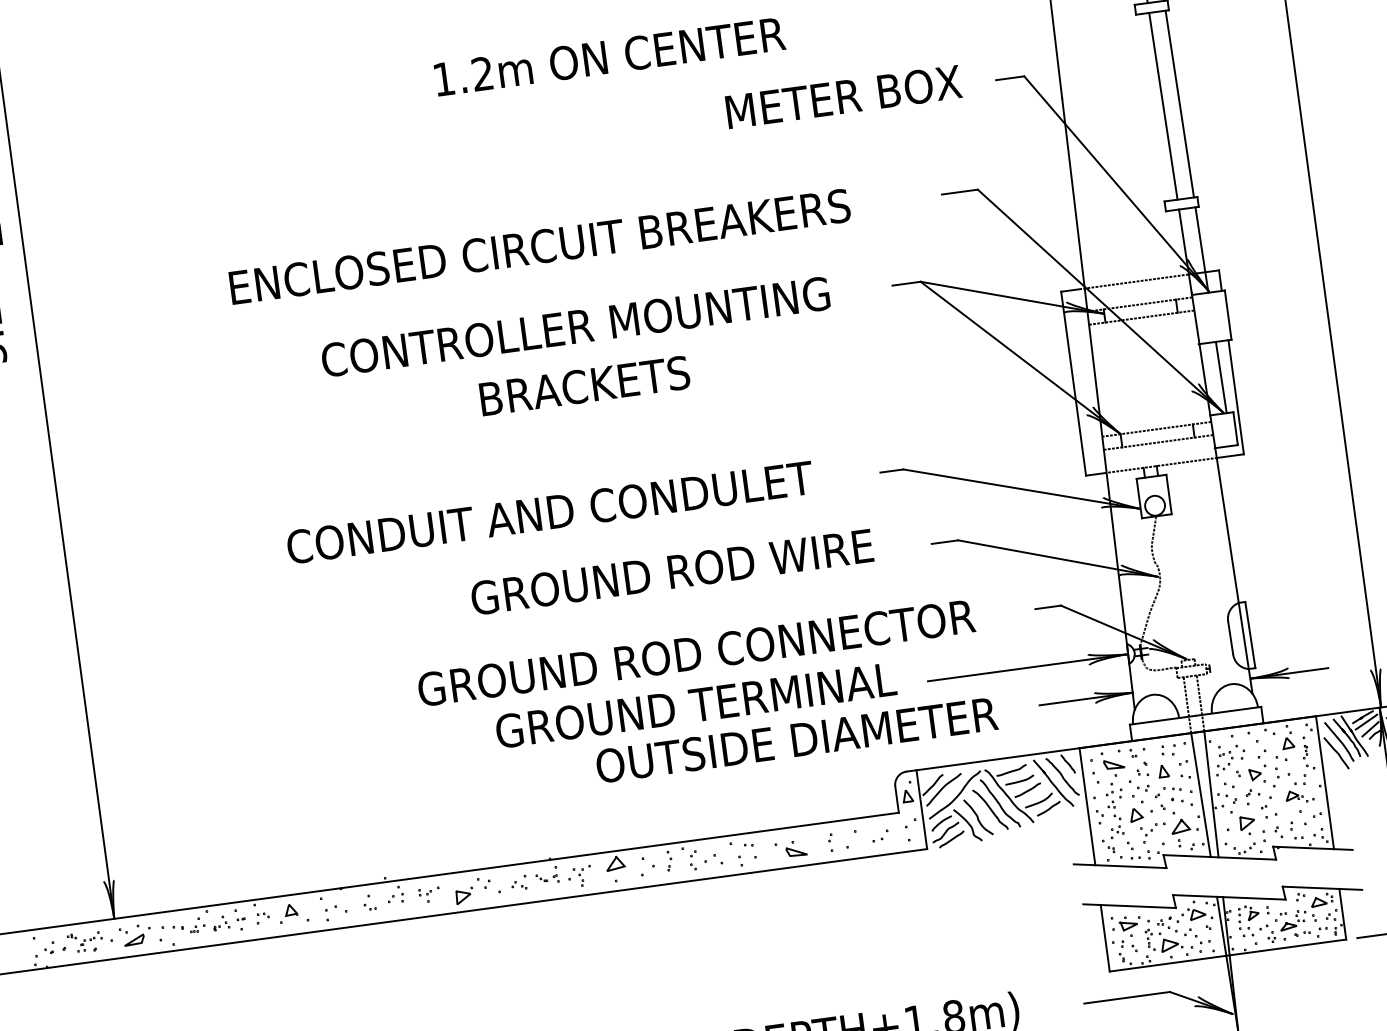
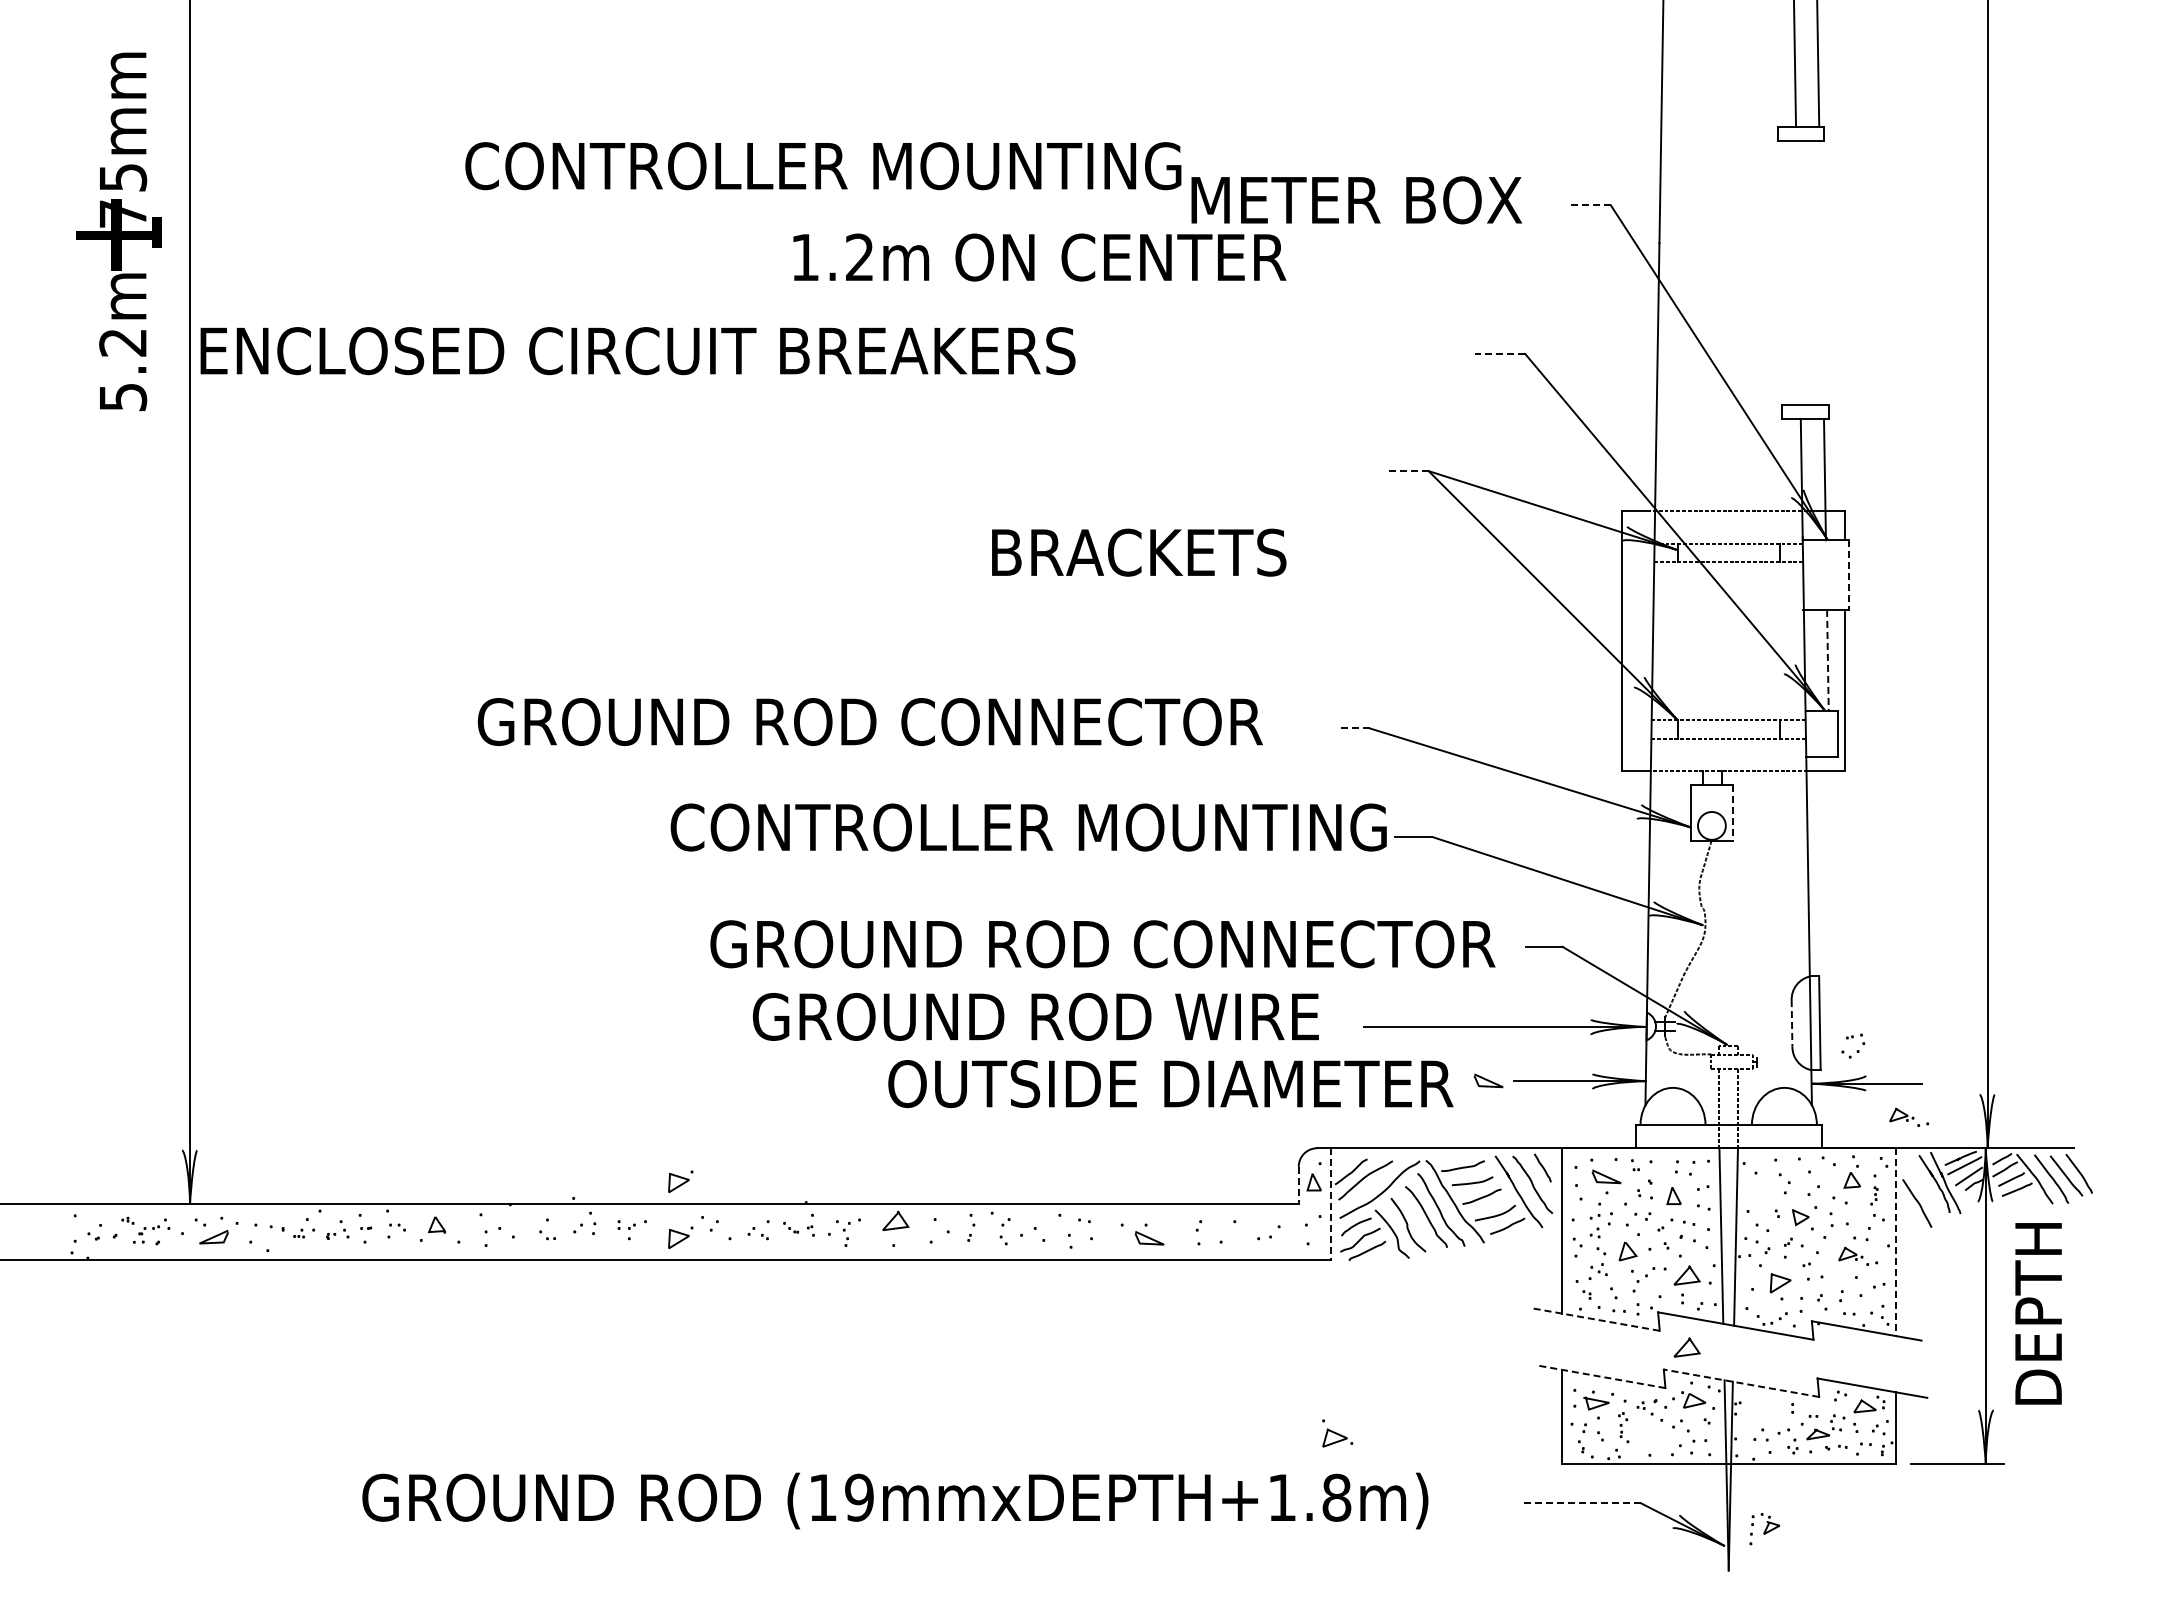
text: (609, 56) -> (1039, 257), moved
line: (1010, 78) -> (1591, 205), solid -> dashed
line: (1179, 103) -> (1821, 272), removed
line: (1163, 105) -> (1798, 272), removed
line: (959, 192) -> (1499, 354), solid -> dashed
text: (539, 247) -> (637, 351), moved
line: (906, 283) -> (1408, 471), solid -> dashed
line: (1228, 315) -> (1849, 575), solid -> dashed
text: (575, 327) -> (823, 166), moved
line: (1221, 377) -> (1827, 660), solid -> dashed
text: (585, 385) -> (1139, 552), moved
line: (891, 471) -> (1352, 728), solid -> dashed
line: (1169, 494) -> (1733, 812), solid -> dashed
text: (548, 512) -> (869, 721), CONDUIT AND CONDULET -> GROUND ROD CONNECTOR
text: (671, 572) -> (1028, 827), GROUND ROD WIRE -> CONTROLLER MOUNTING
line: (1230, 637) -> (1792, 1023), solid -> dashed
text: (696, 653) -> (1102, 944), moved
part: (1321, 692) -> (1908, 1116), added
text: (694, 705) -> (1035, 1016), GROUND TERMINAL -> GROUND ROD WIRE
line: (1021, 707) -> (1488, 1080), added
curve: (1339, 741) -> (1923, 1187), removed
part: (1228, 763) -> (1857, 1050), moved
line: (1324, 783) -> (1895, 1242), solid -> dashed
line: (896, 799) -> (1298, 1185), solid -> dashed
line: (921, 809) -> (1331, 1203), solid -> dashed
part: (459, 856) -> (680, 1181), added
line: (1119, 866) -> (1595, 1319), solid -> dashed
line: (1186, 875) -> (1685, 1345), added
line: (1229, 897) -> (1741, 1383), solid -> dashed
line: (1129, 905) -> (1601, 1376), solid -> dashed
part: (1248, 917) -> (1764, 1529), moved
part: (1171, 941) -> (1337, 1433), moved
line: (1126, 997) -> (1580, 1503), solid -> dashed

